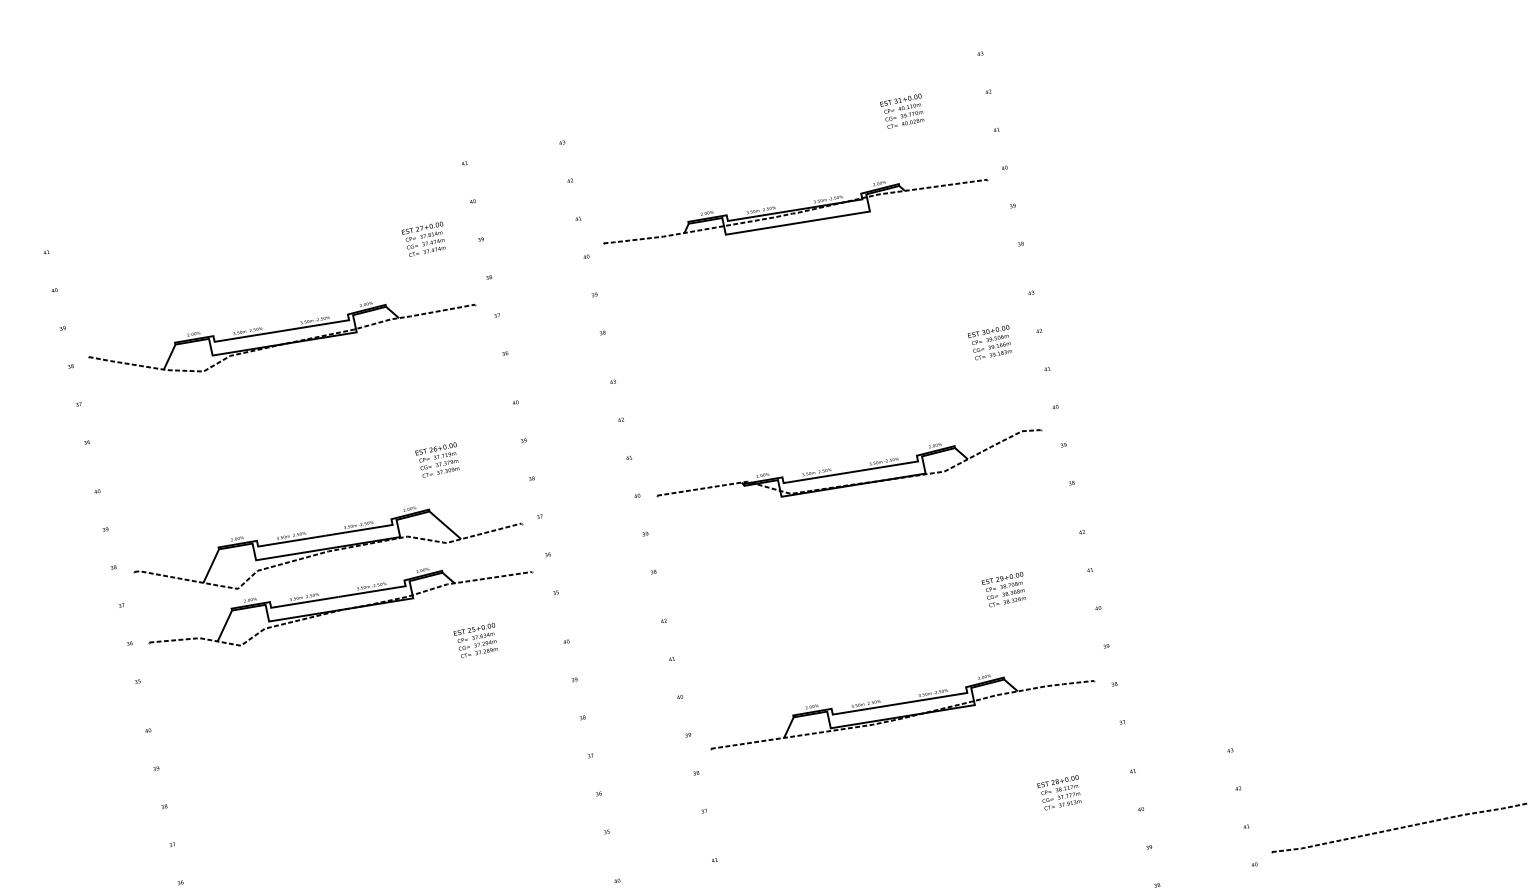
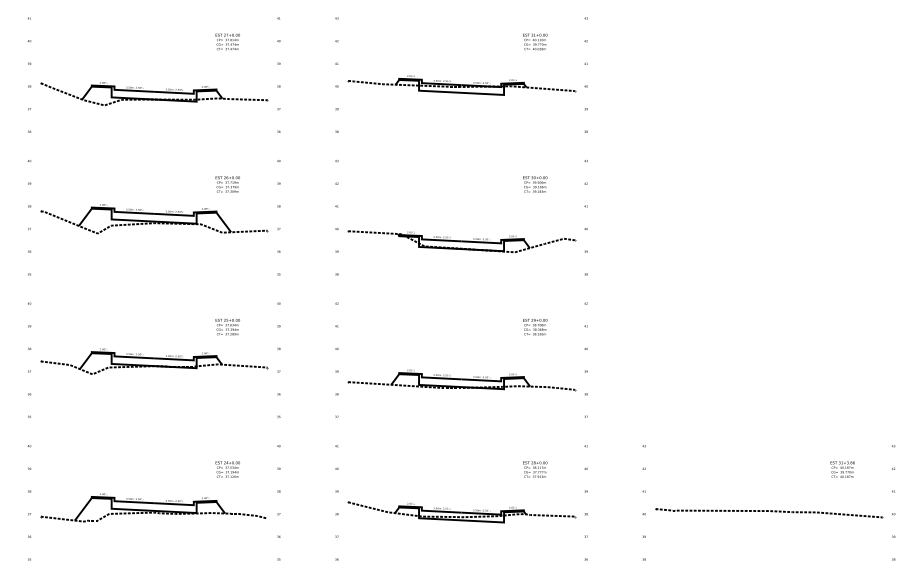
text: (424, 238) -> (227, 41), moved
text: (991, 342) -> (535, 184), moved
part: (340, 602) -> (154, 361), moved
text: (476, 641) -> (227, 327), moved
text: (1060, 792) -> (535, 469), moved

